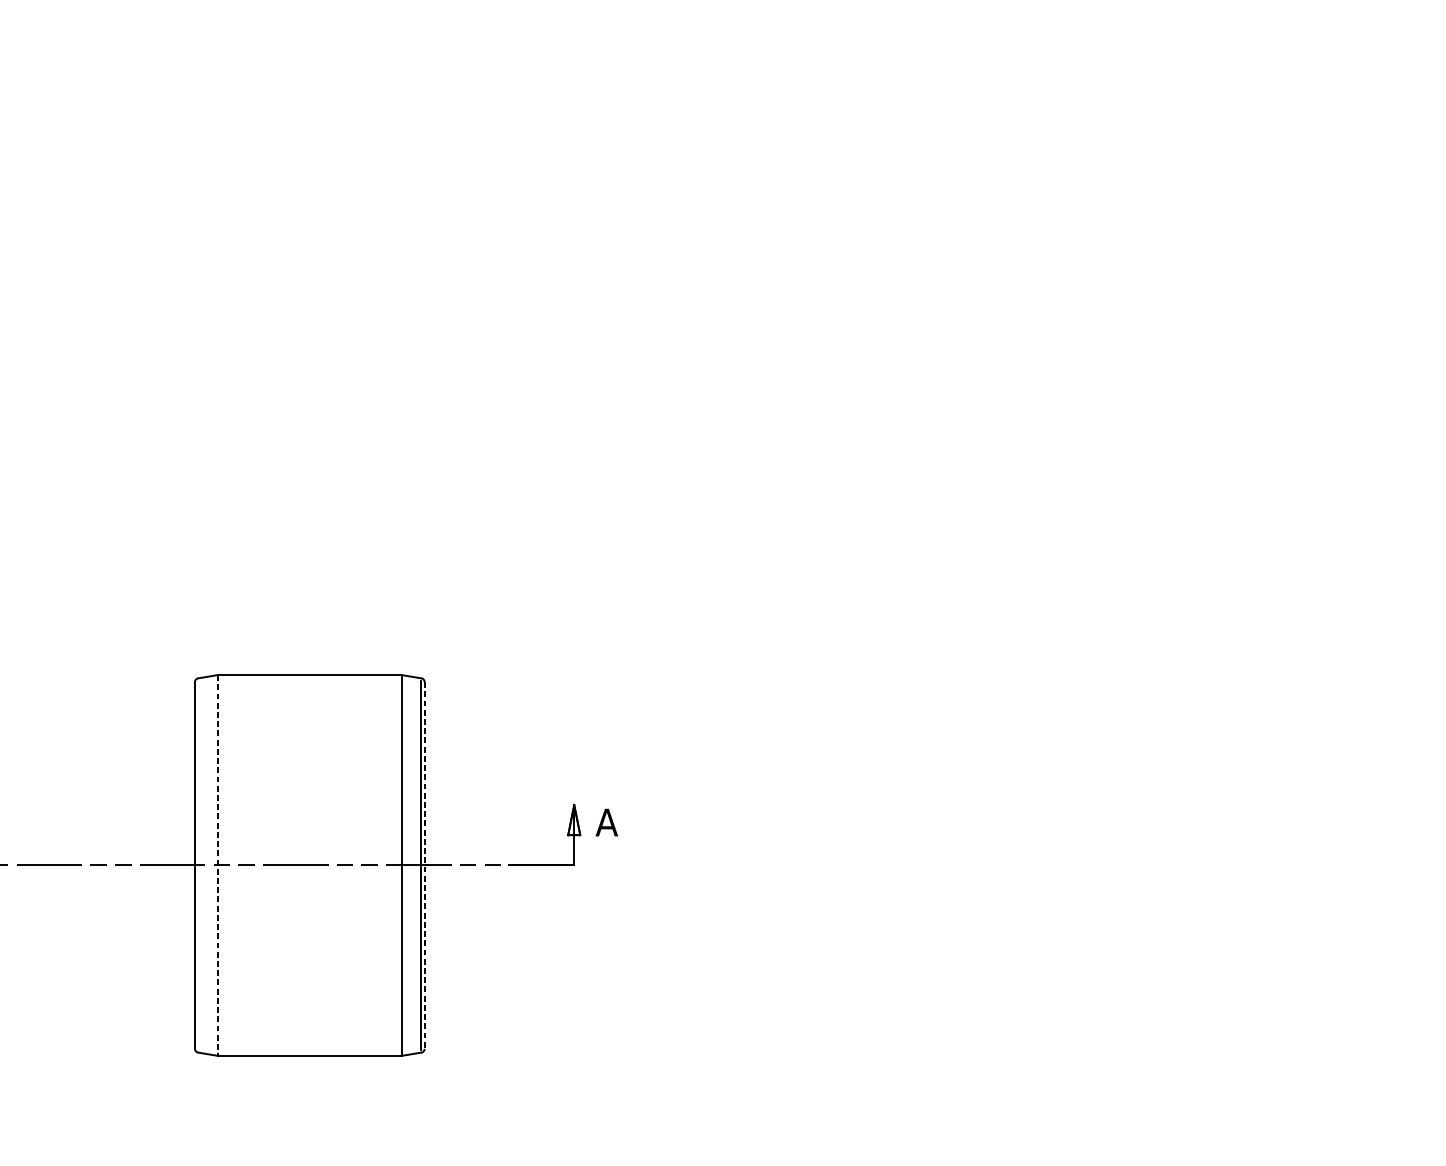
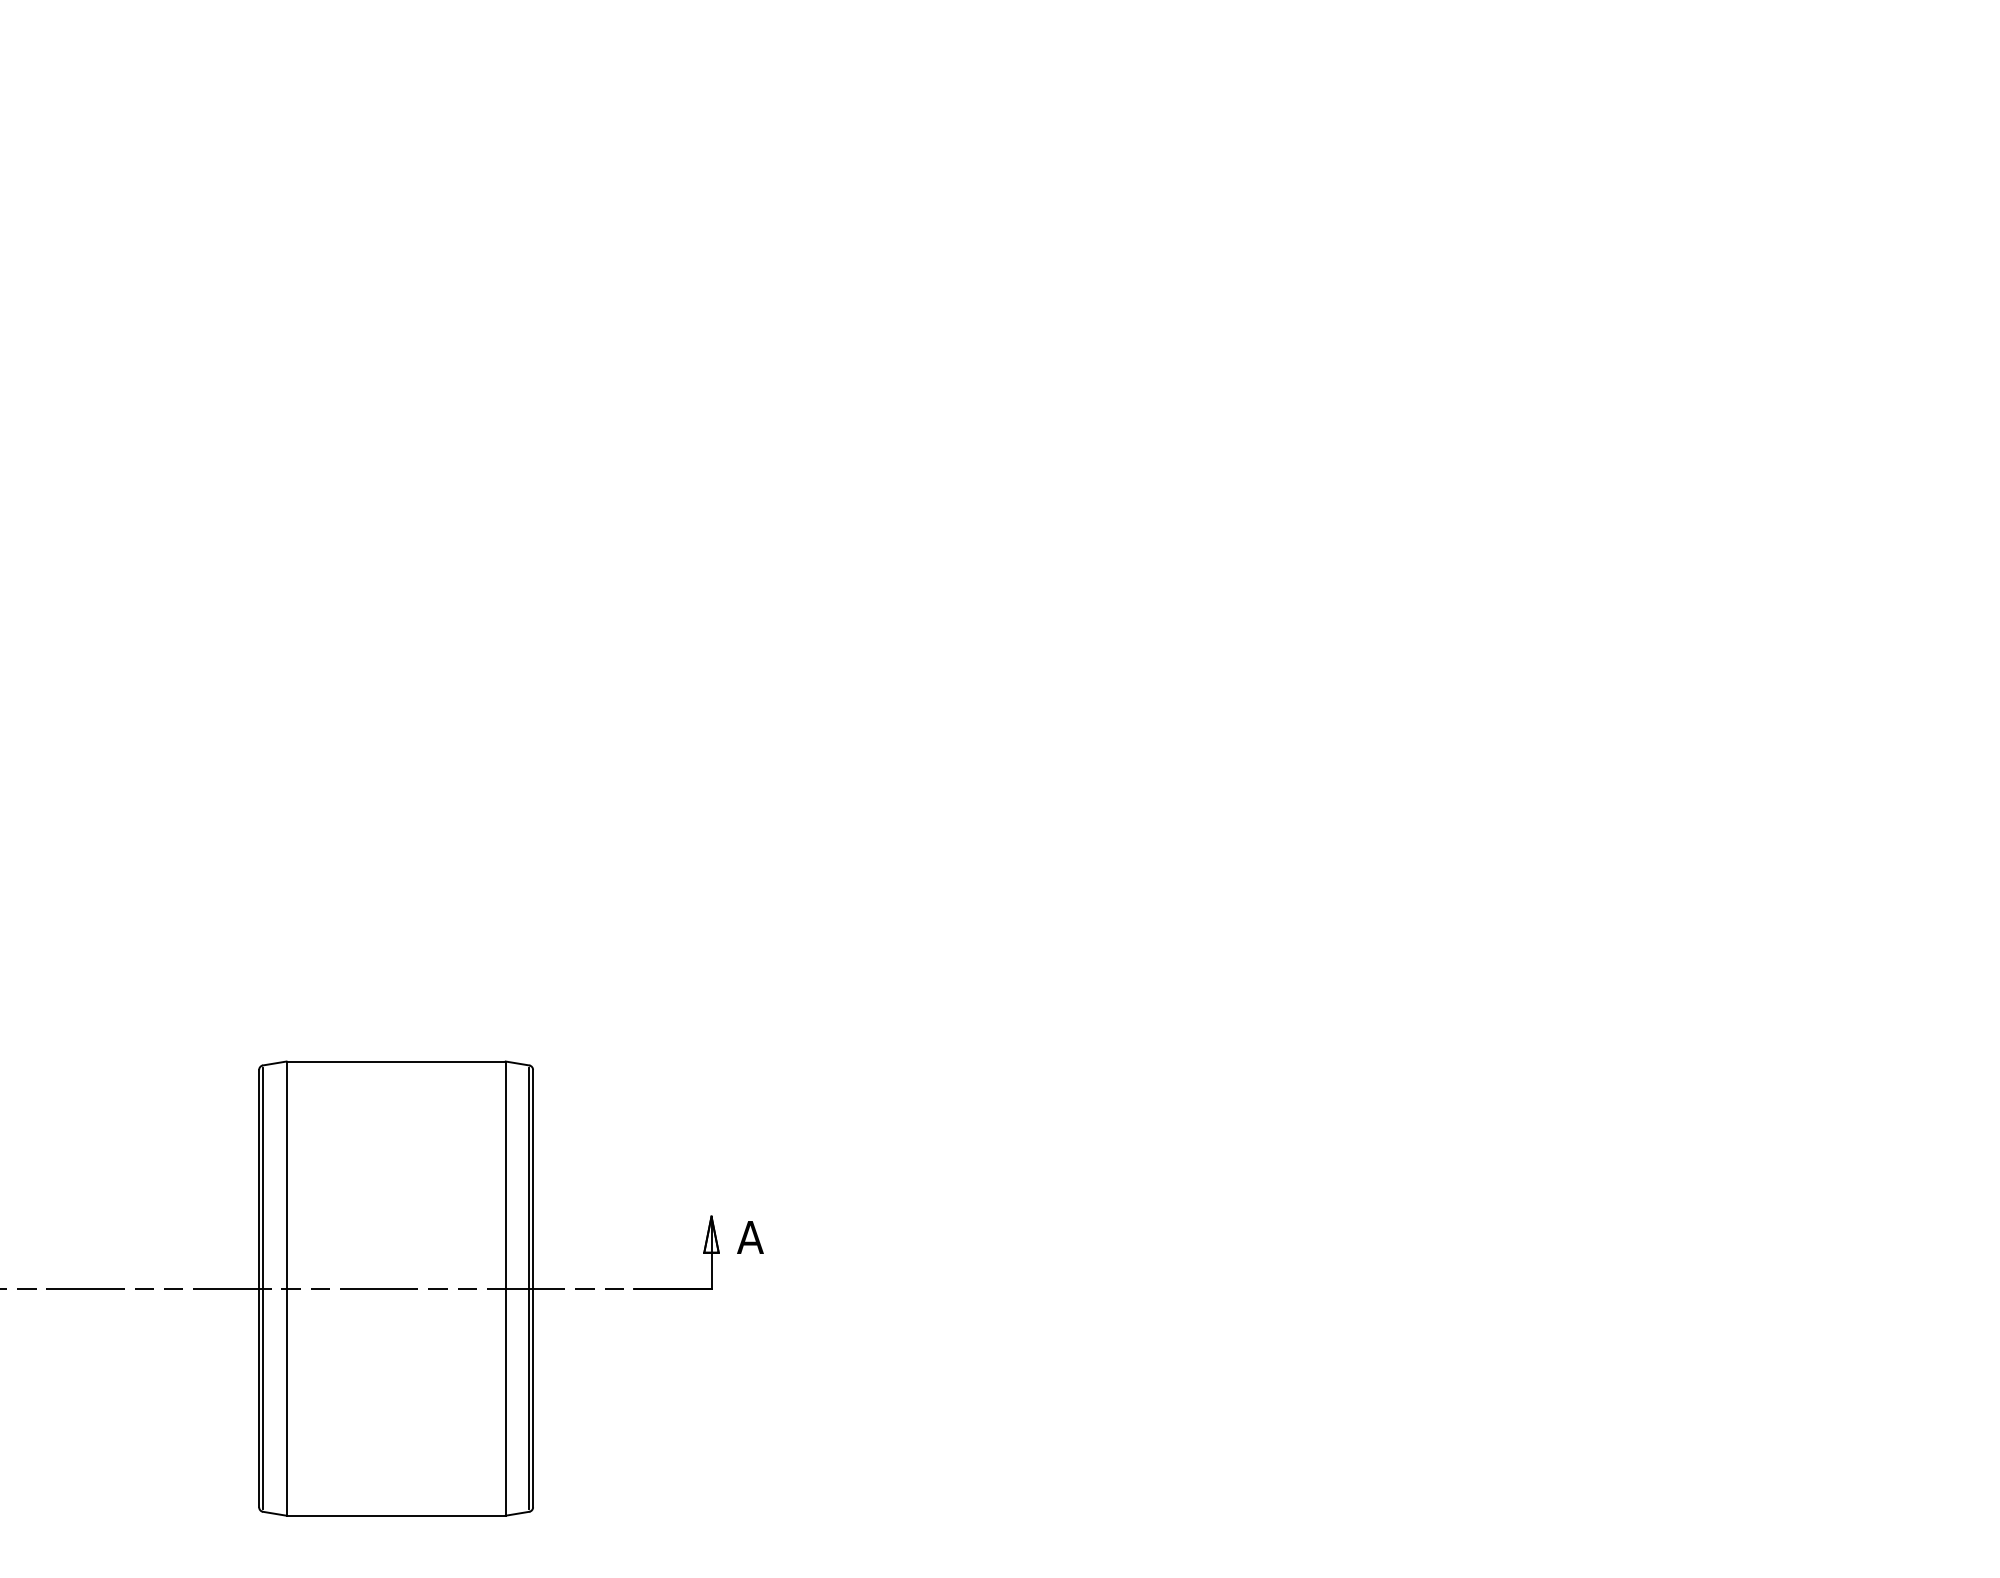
line: (197, 865) -> (262, 1288), added
line: (424, 865) -> (533, 1288), dashed -> solid
line: (217, 866) -> (286, 1289), dashed -> solid

